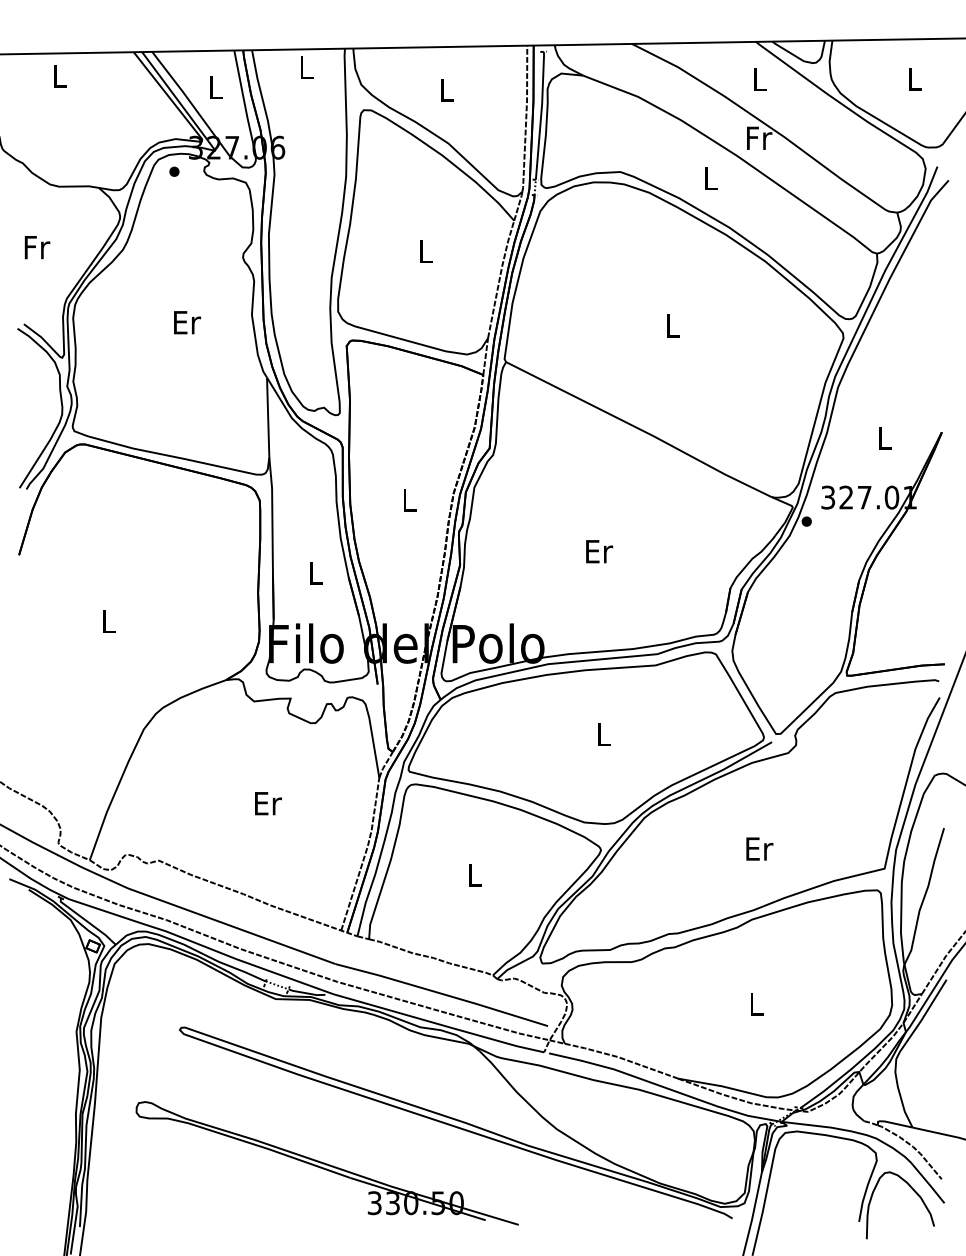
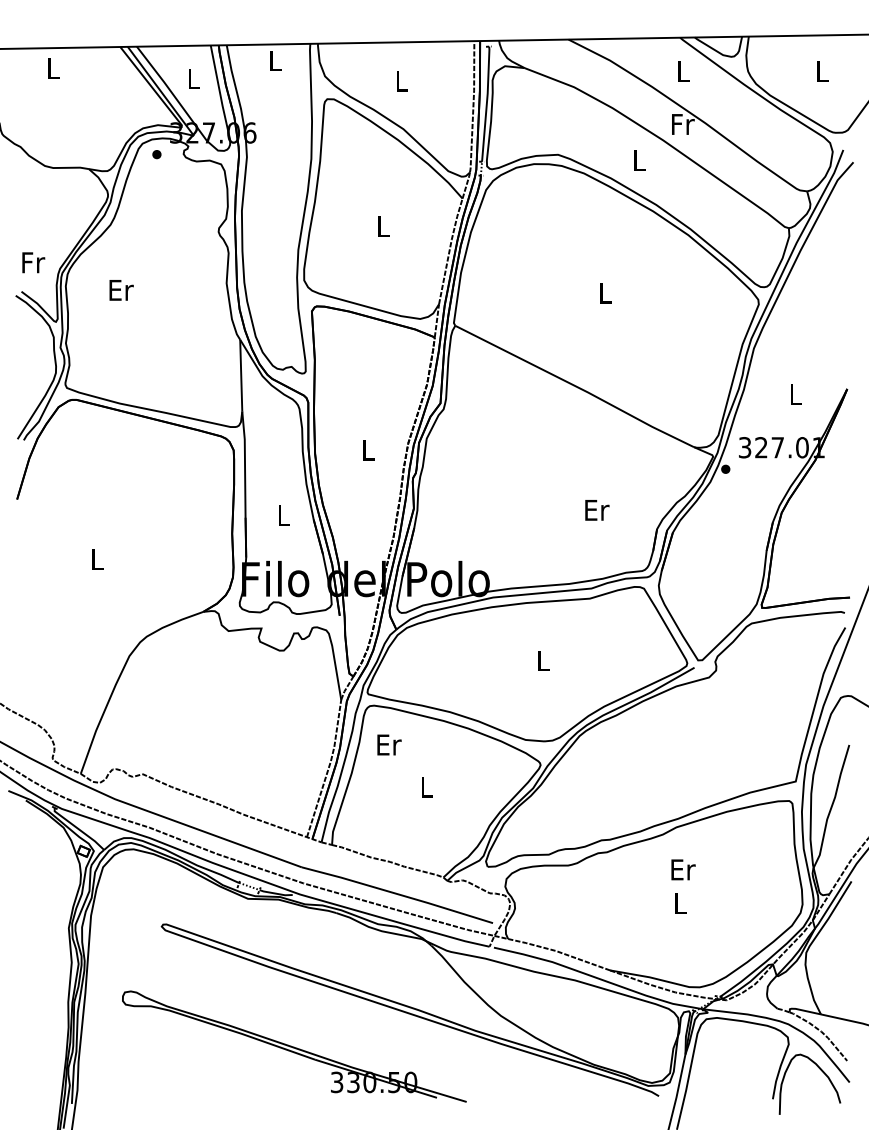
text: (37, 247) -> (33, 262), moved
text: (187, 322) -> (121, 290), moved
text: (599, 551) -> (597, 510), moved
text: (268, 803) -> (389, 744), moved
text: (759, 848) -> (683, 869), moved

